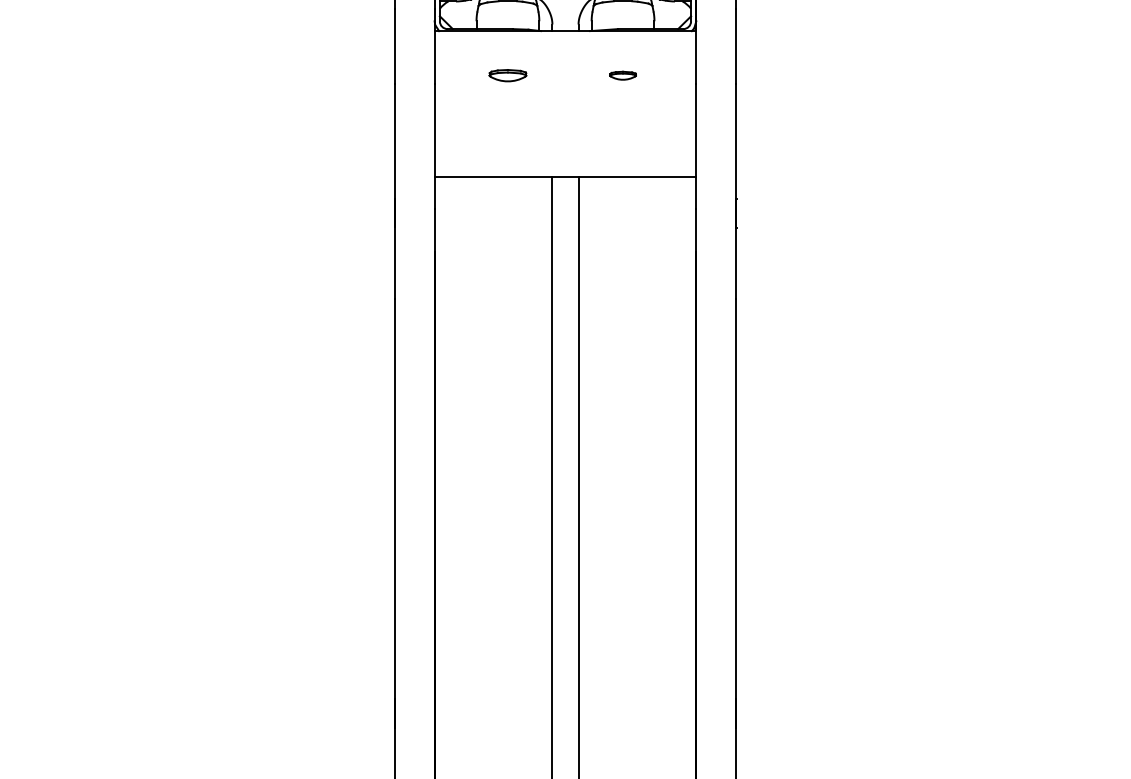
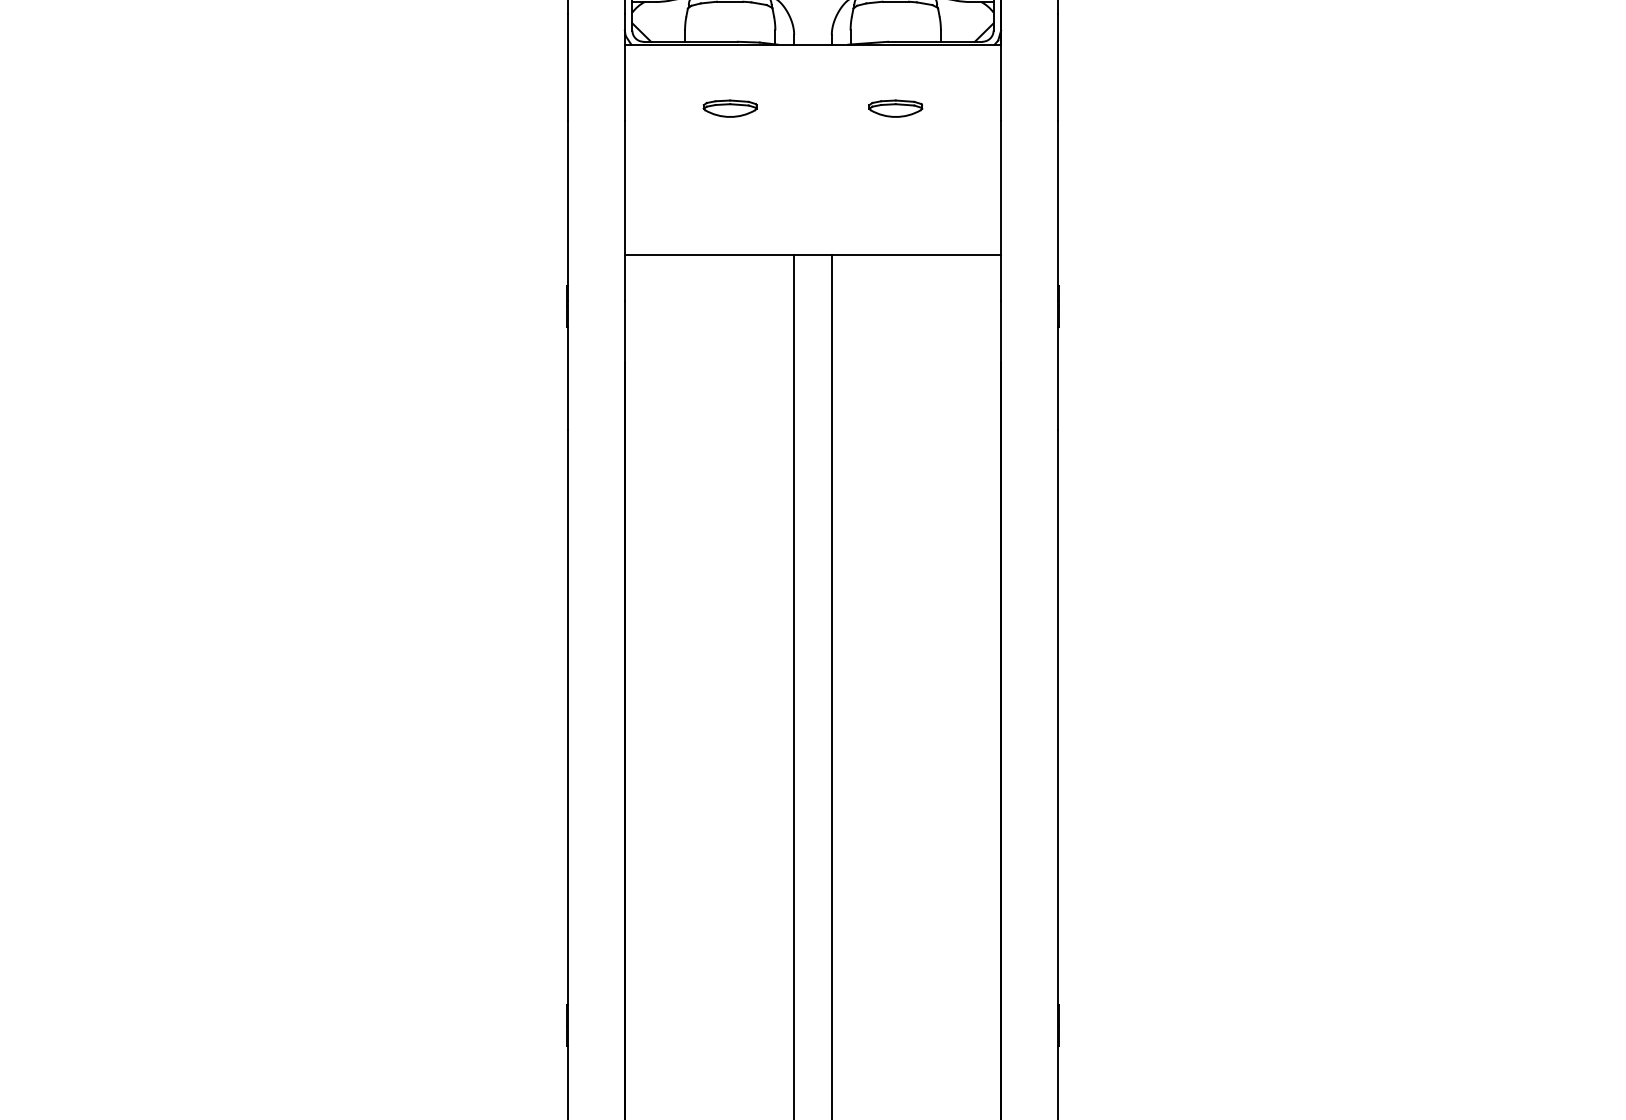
part: (622, 75) -> (894, 108), size x1.43

